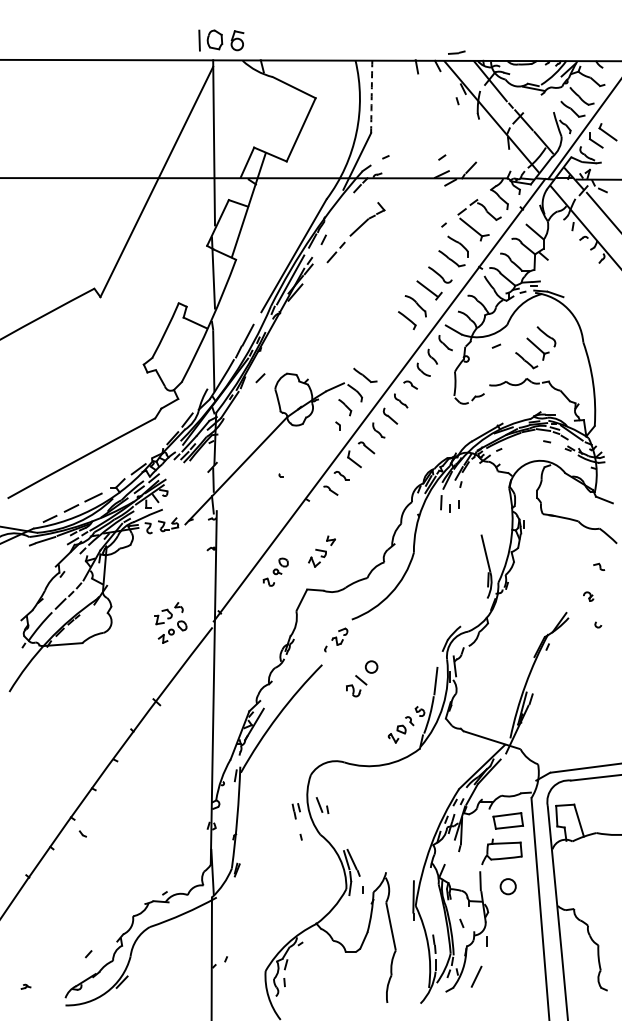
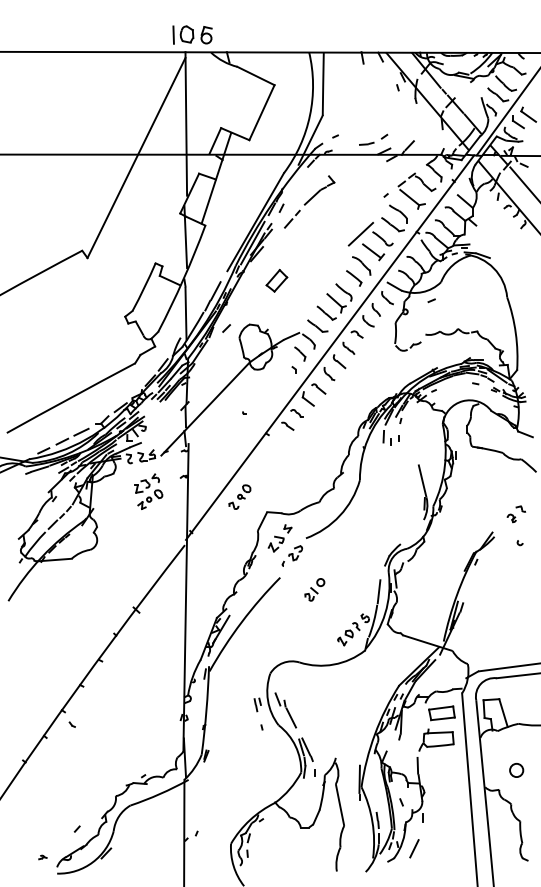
line: (456, 52) -> (366, 143), moved
arc: (371, 96) -> (323, 83), dashed -> solid
line: (415, 269) -> (361, 234), added
part: (318, 322) -> (277, 280), added
part: (535, 347) -> (334, 301), moved
part: (321, 551) -> (279, 538), moved
part: (599, 566) -> (521, 508), moved
part: (170, 622) -> (148, 491), moved
part: (361, 678) -> (314, 589), size x0.71
line: (334, 826) -> (290, 718), added
circle: (507, 886) -> (516, 770), moved
part: (25, 986) -> (42, 857), moved

